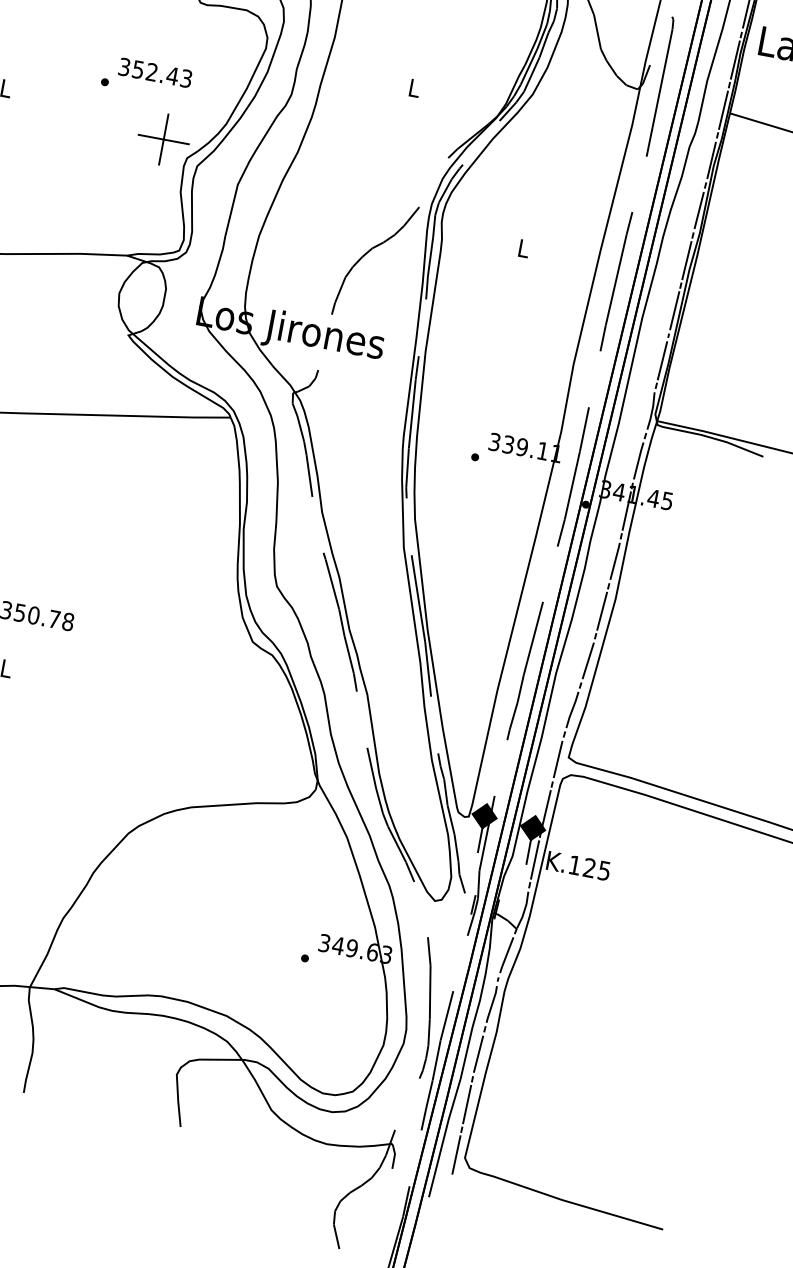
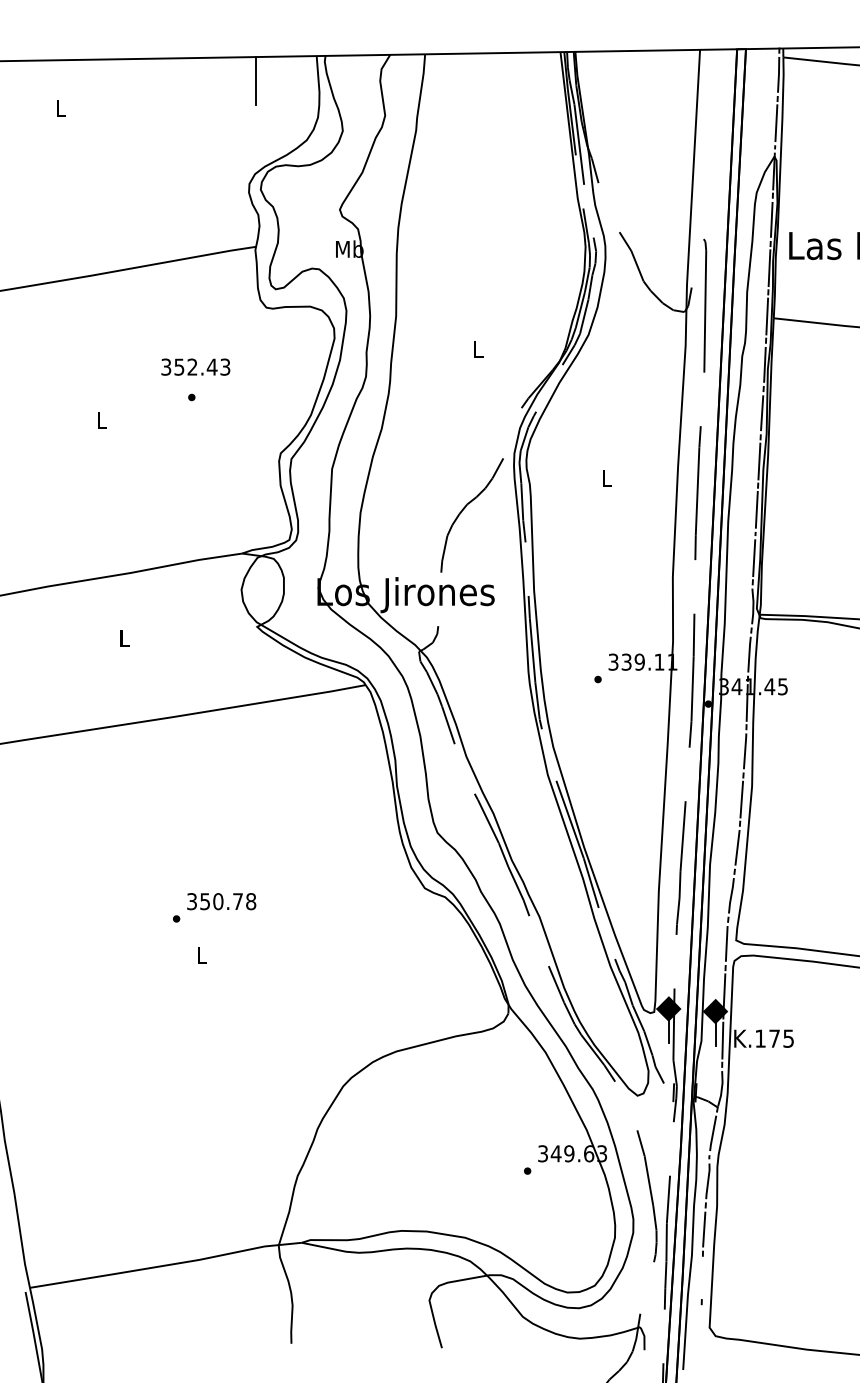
text: (155, 72) -> (195, 366), moved
part: (163, 138) -> (255, 439), removed
text: (589, 867) -> (774, 1038), K.125 -> K.175
line: (466, 1103) -> (701, 1277), removed
line: (455, 1155) -> (700, 1326), removed

